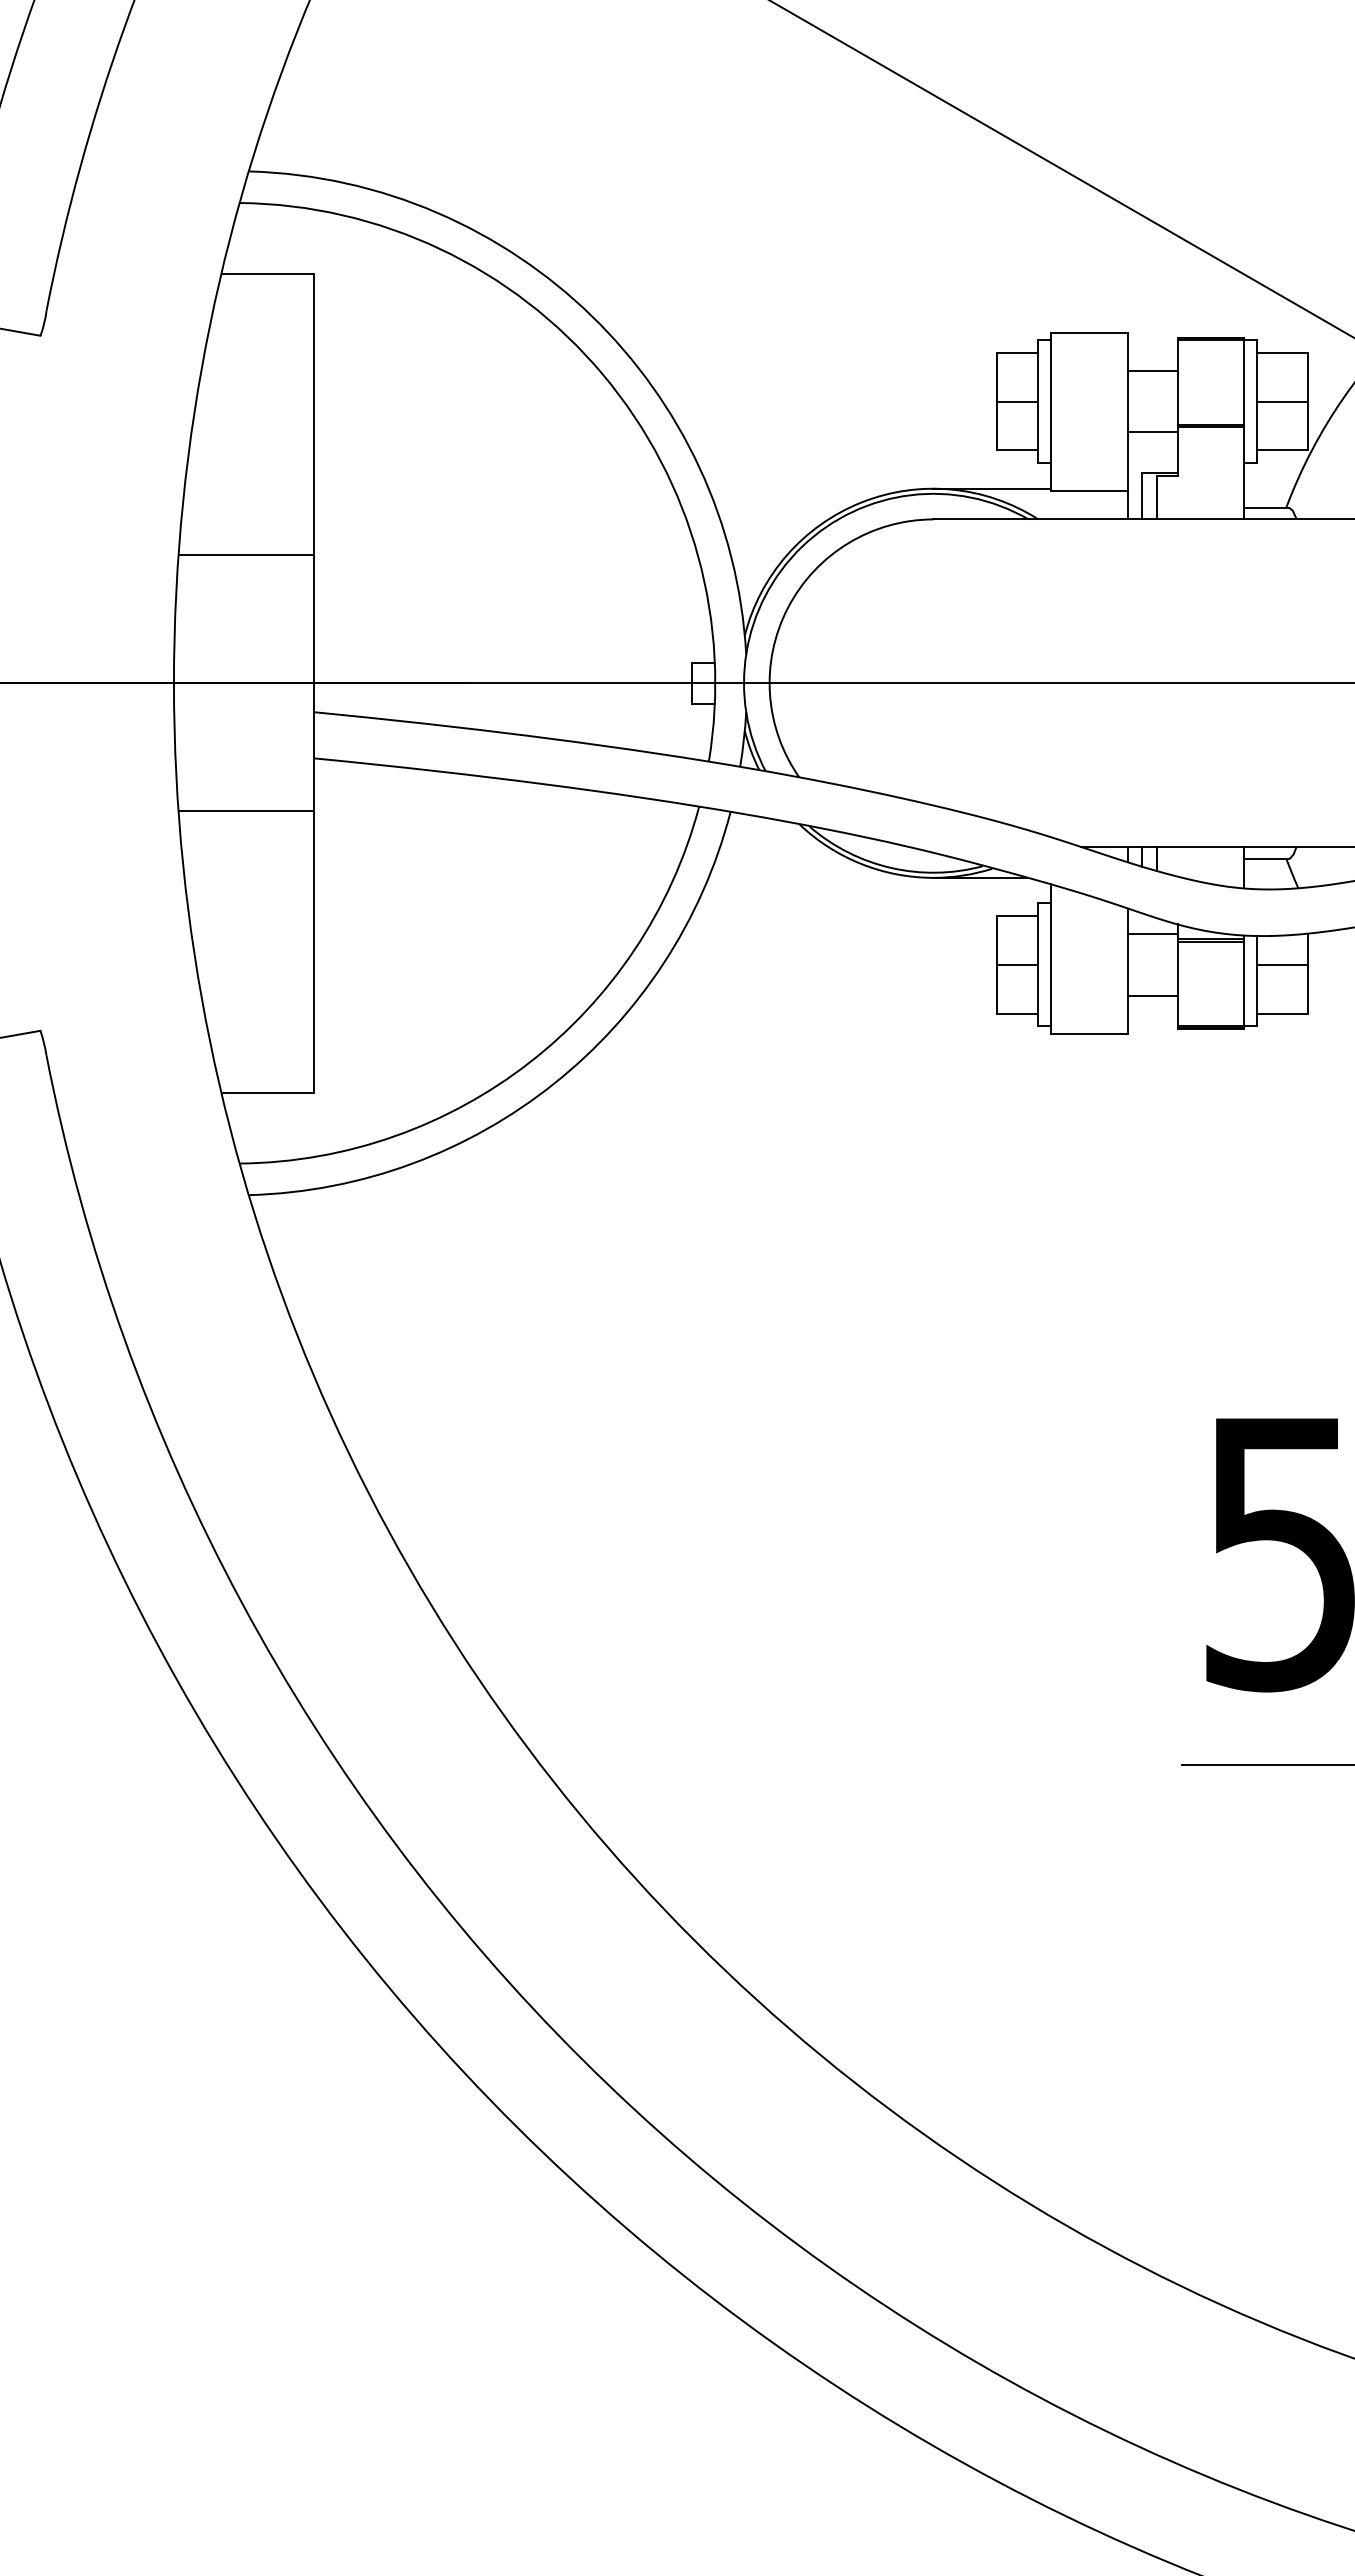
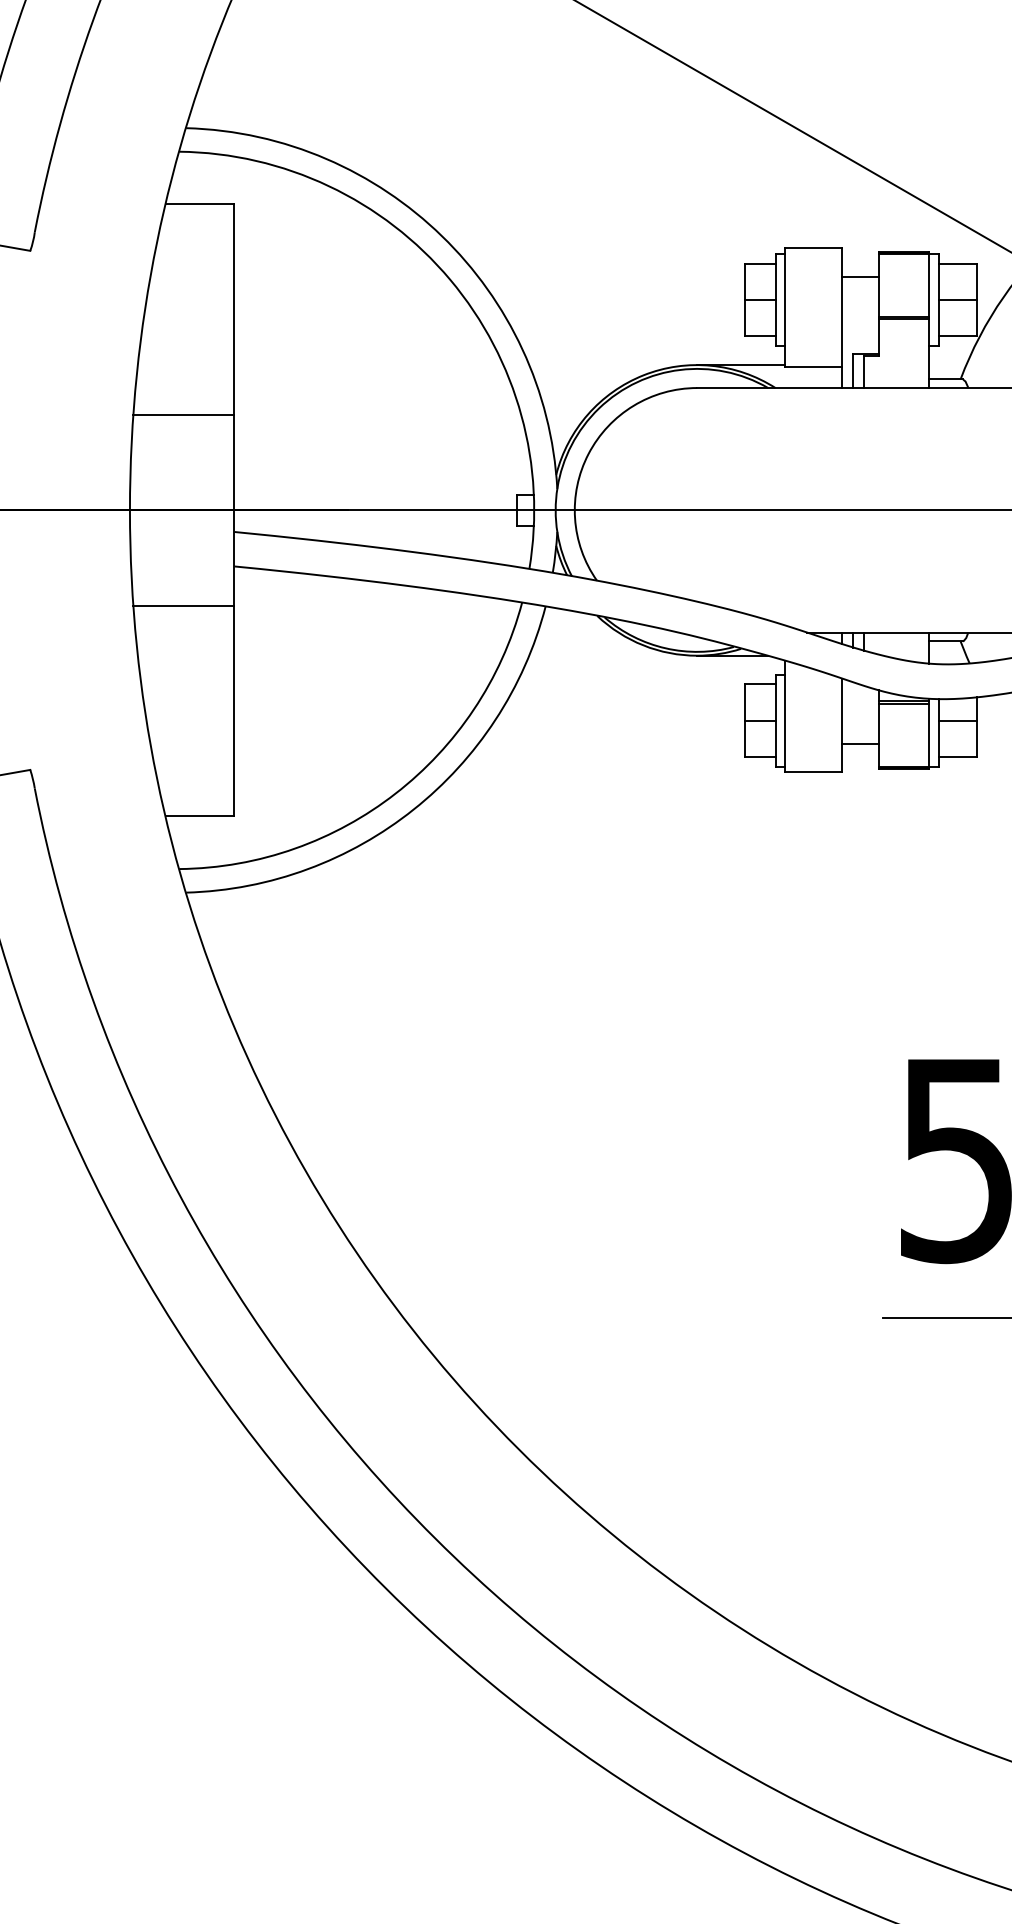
line: (1152, 432) -> (860, 323), removed
line: (1152, 934) -> (860, 698), removed

